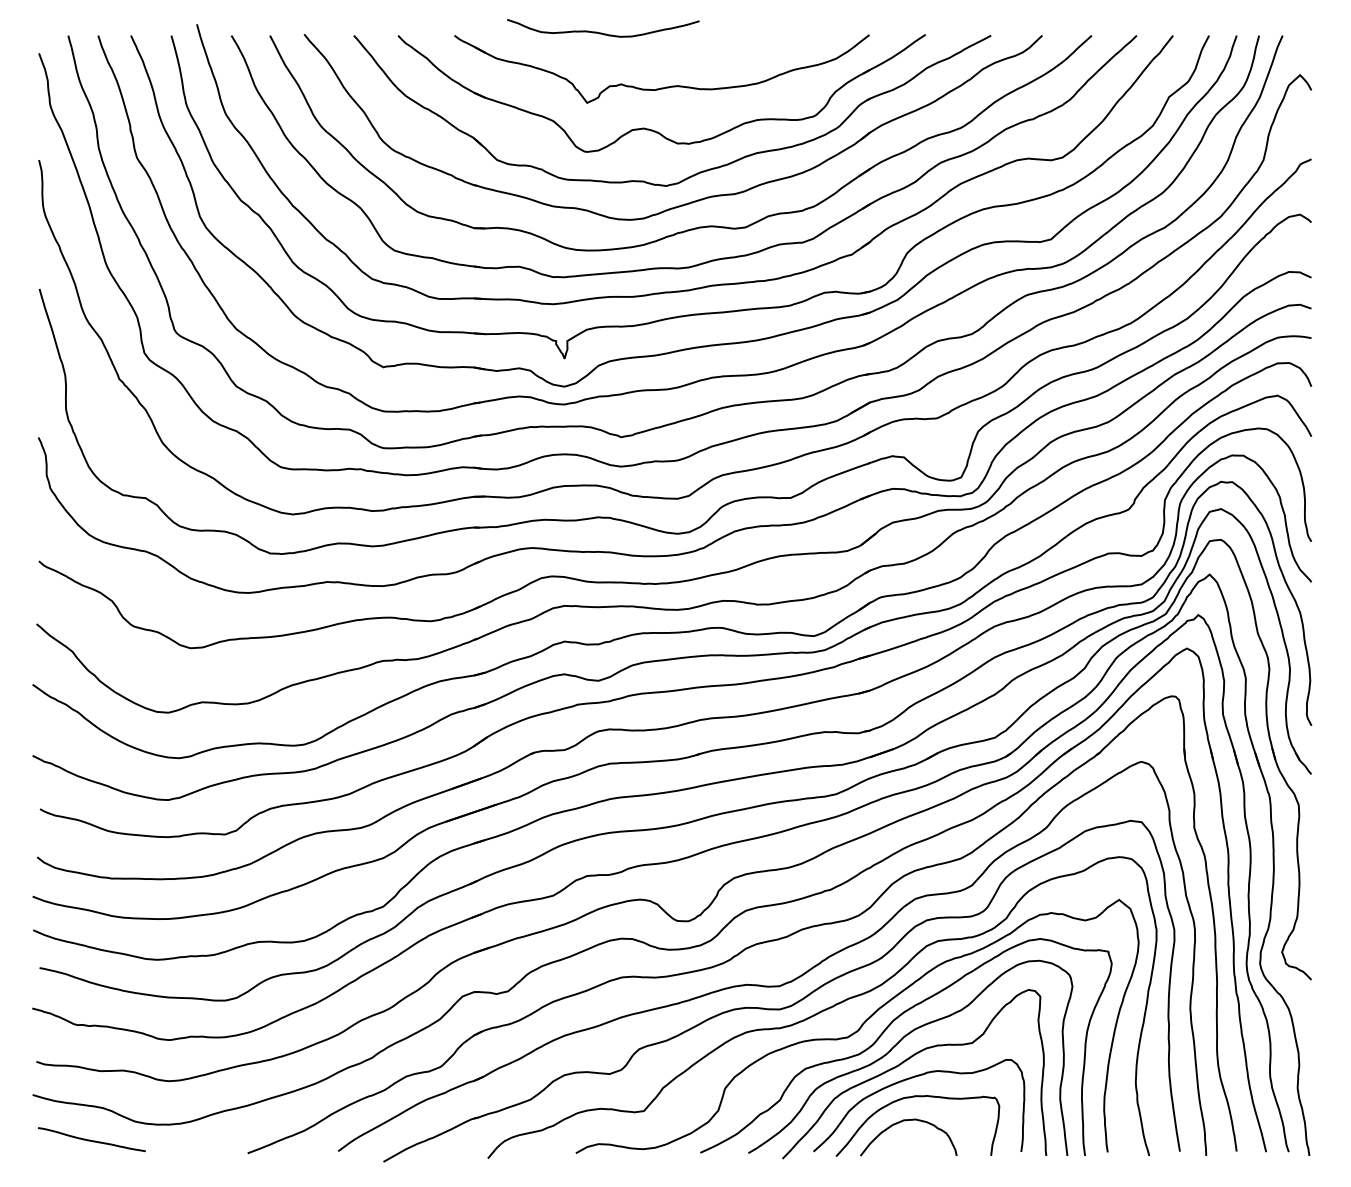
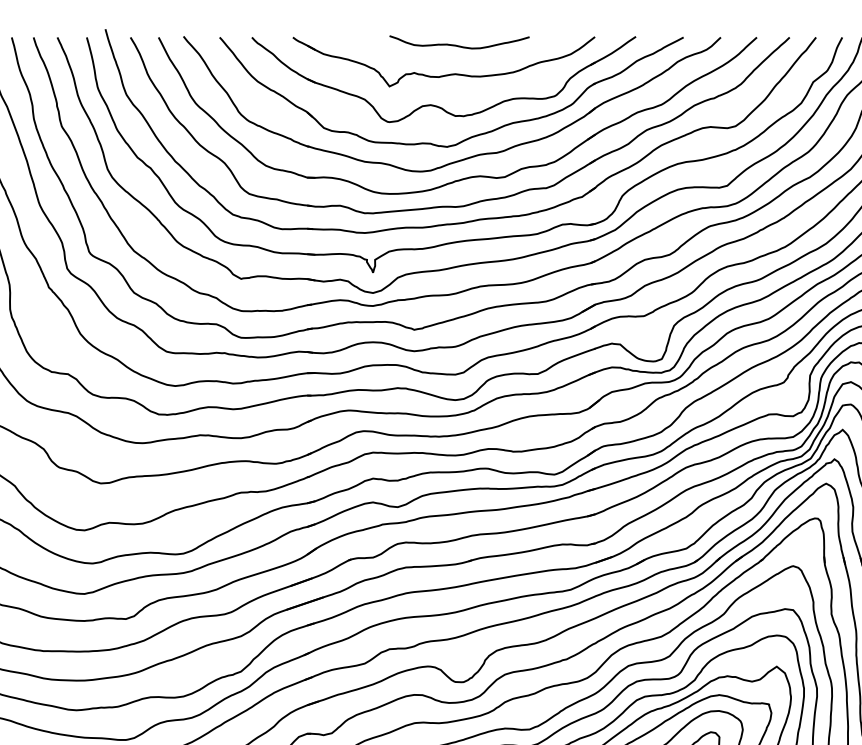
curve: (601, 32) -> (458, 45), moved

